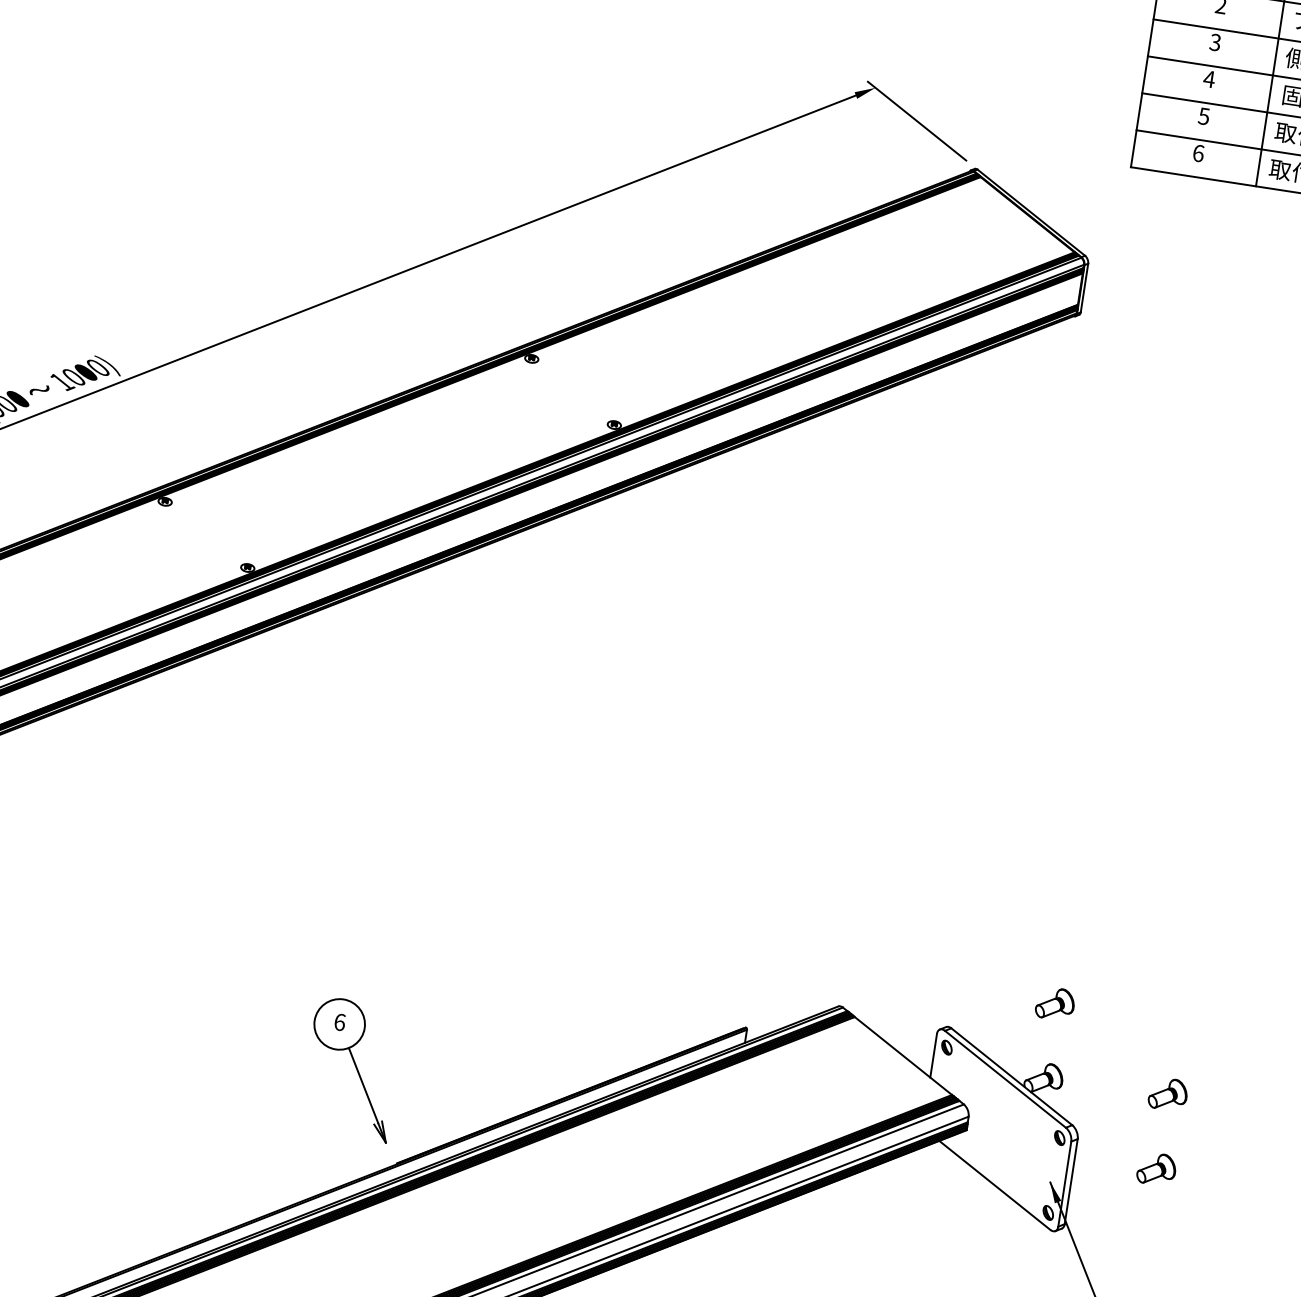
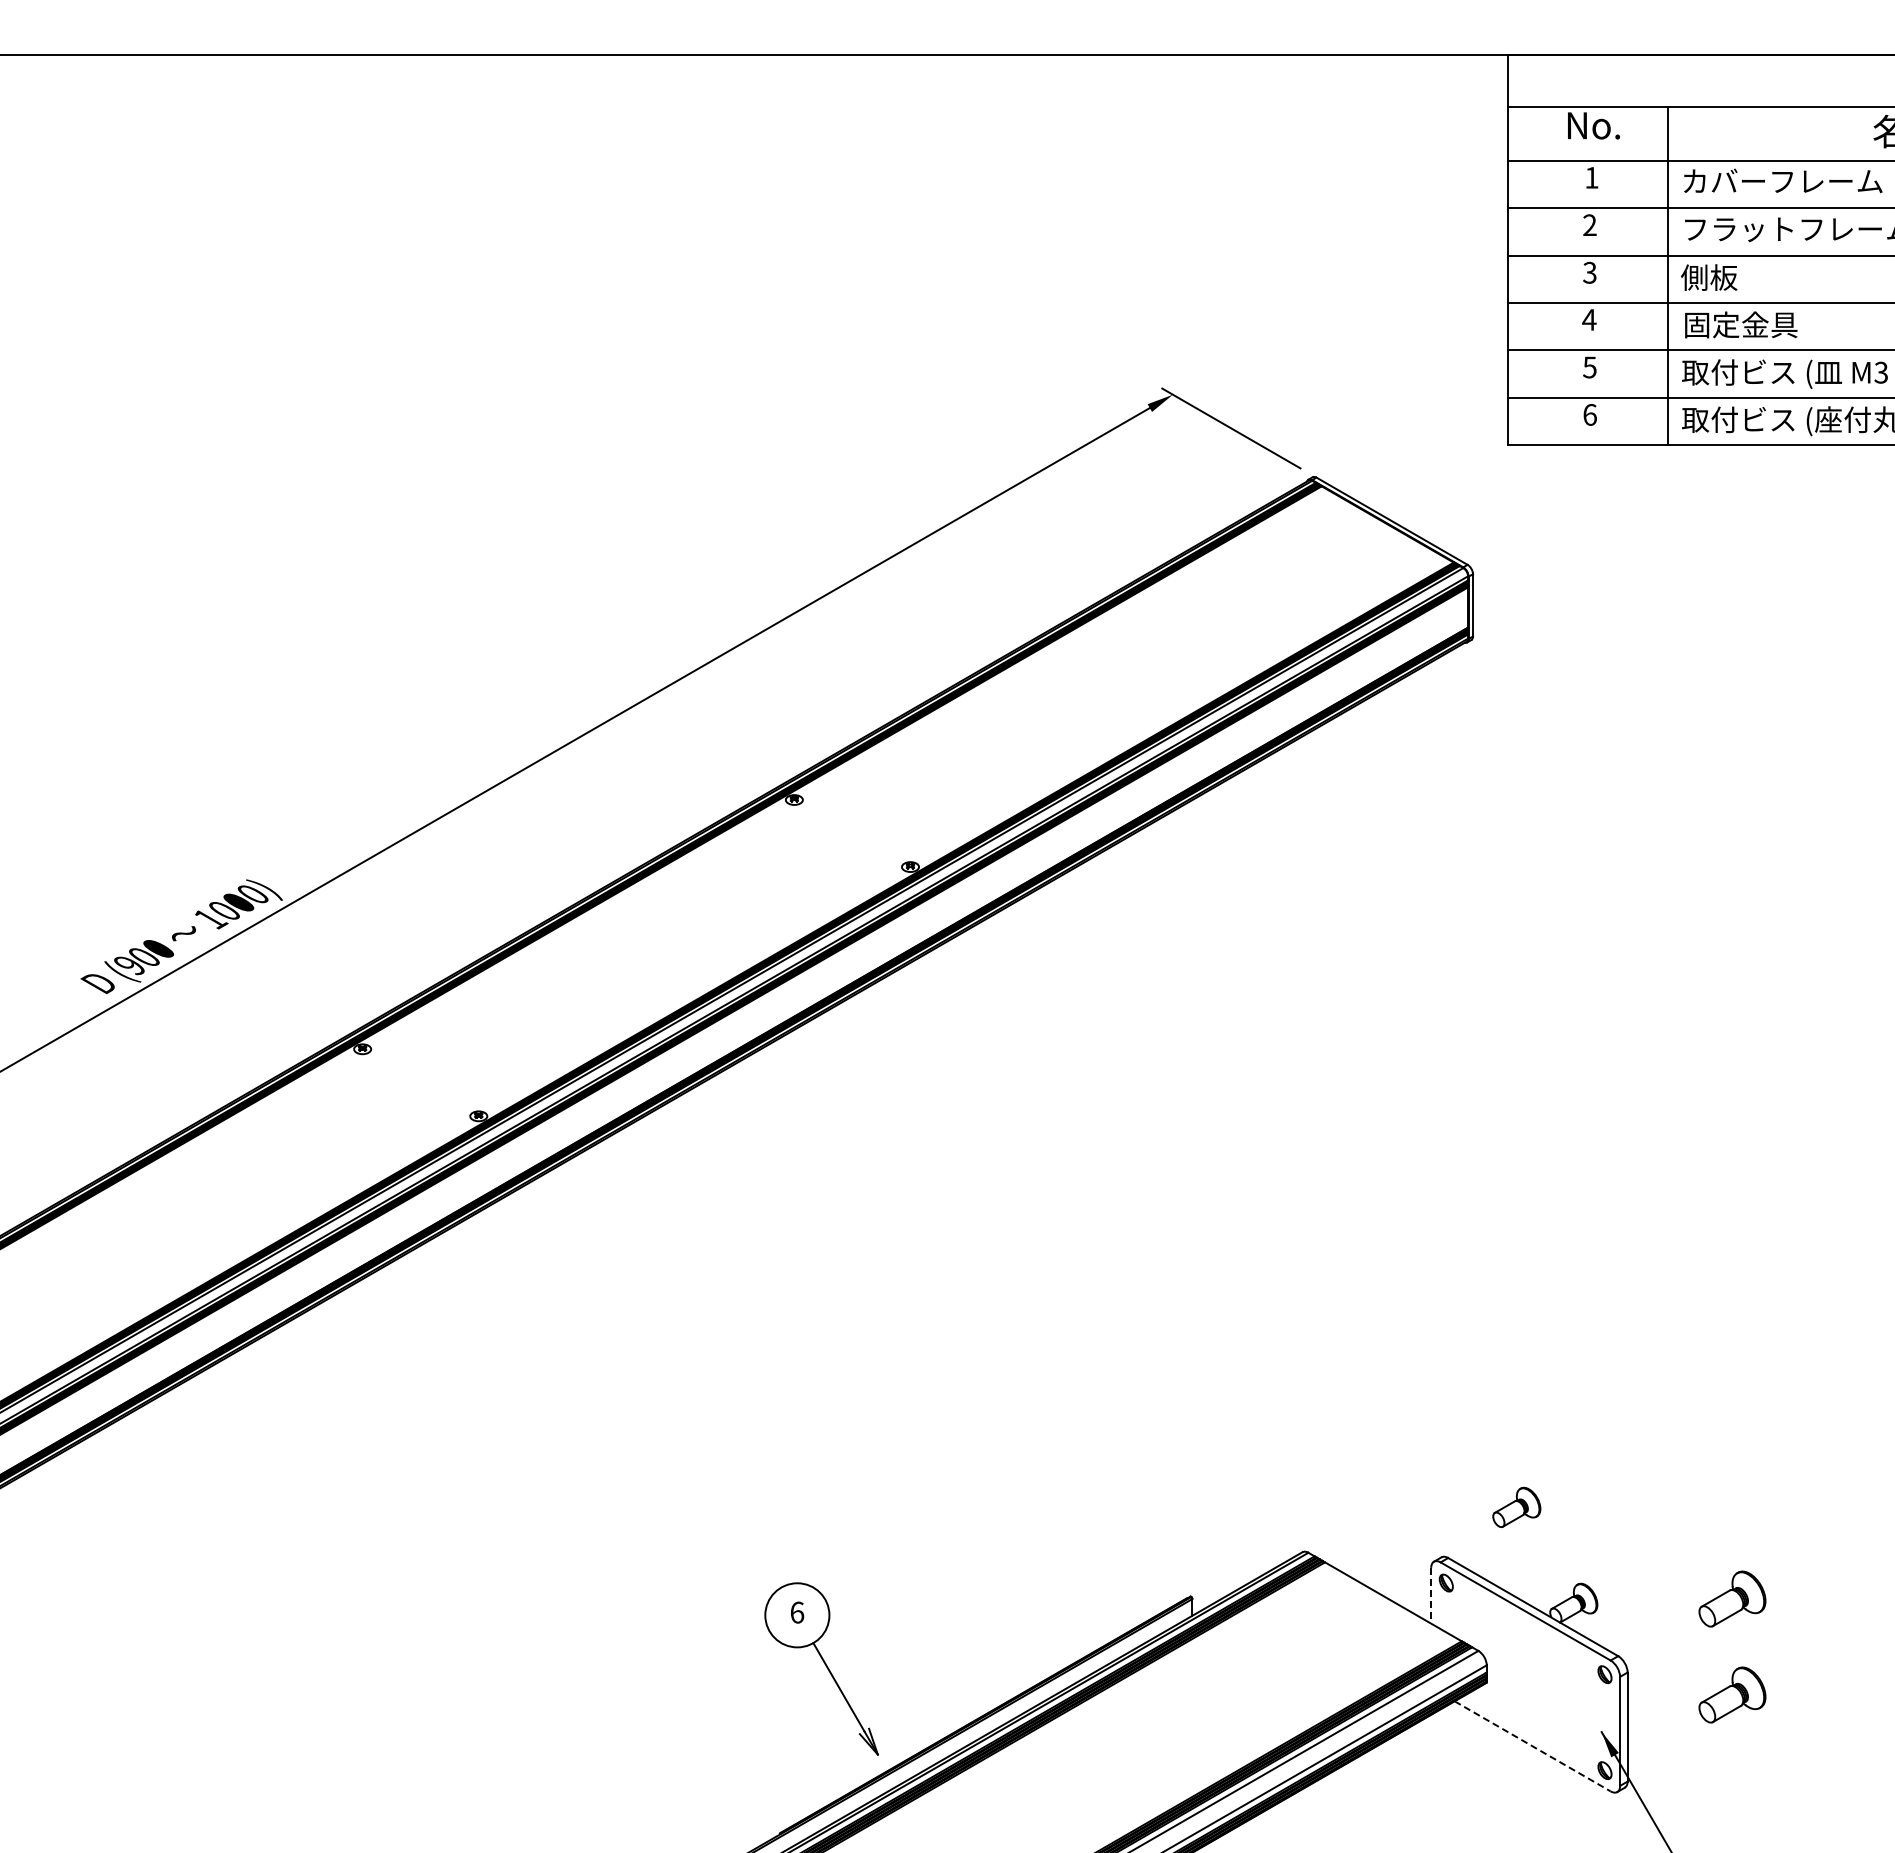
part: (1055, 1003) -> (1516, 1506), moved
line: (933, 1055) -> (1431, 1595), solid -> dashed
part: (352, 1068) -> (821, 1668), moved
part: (1168, 1093) -> (1732, 1598), size x1.4
part: (1156, 1168) -> (1732, 1694), size x1.4
line: (995, 1185) -> (1533, 1746), solid -> dashed

